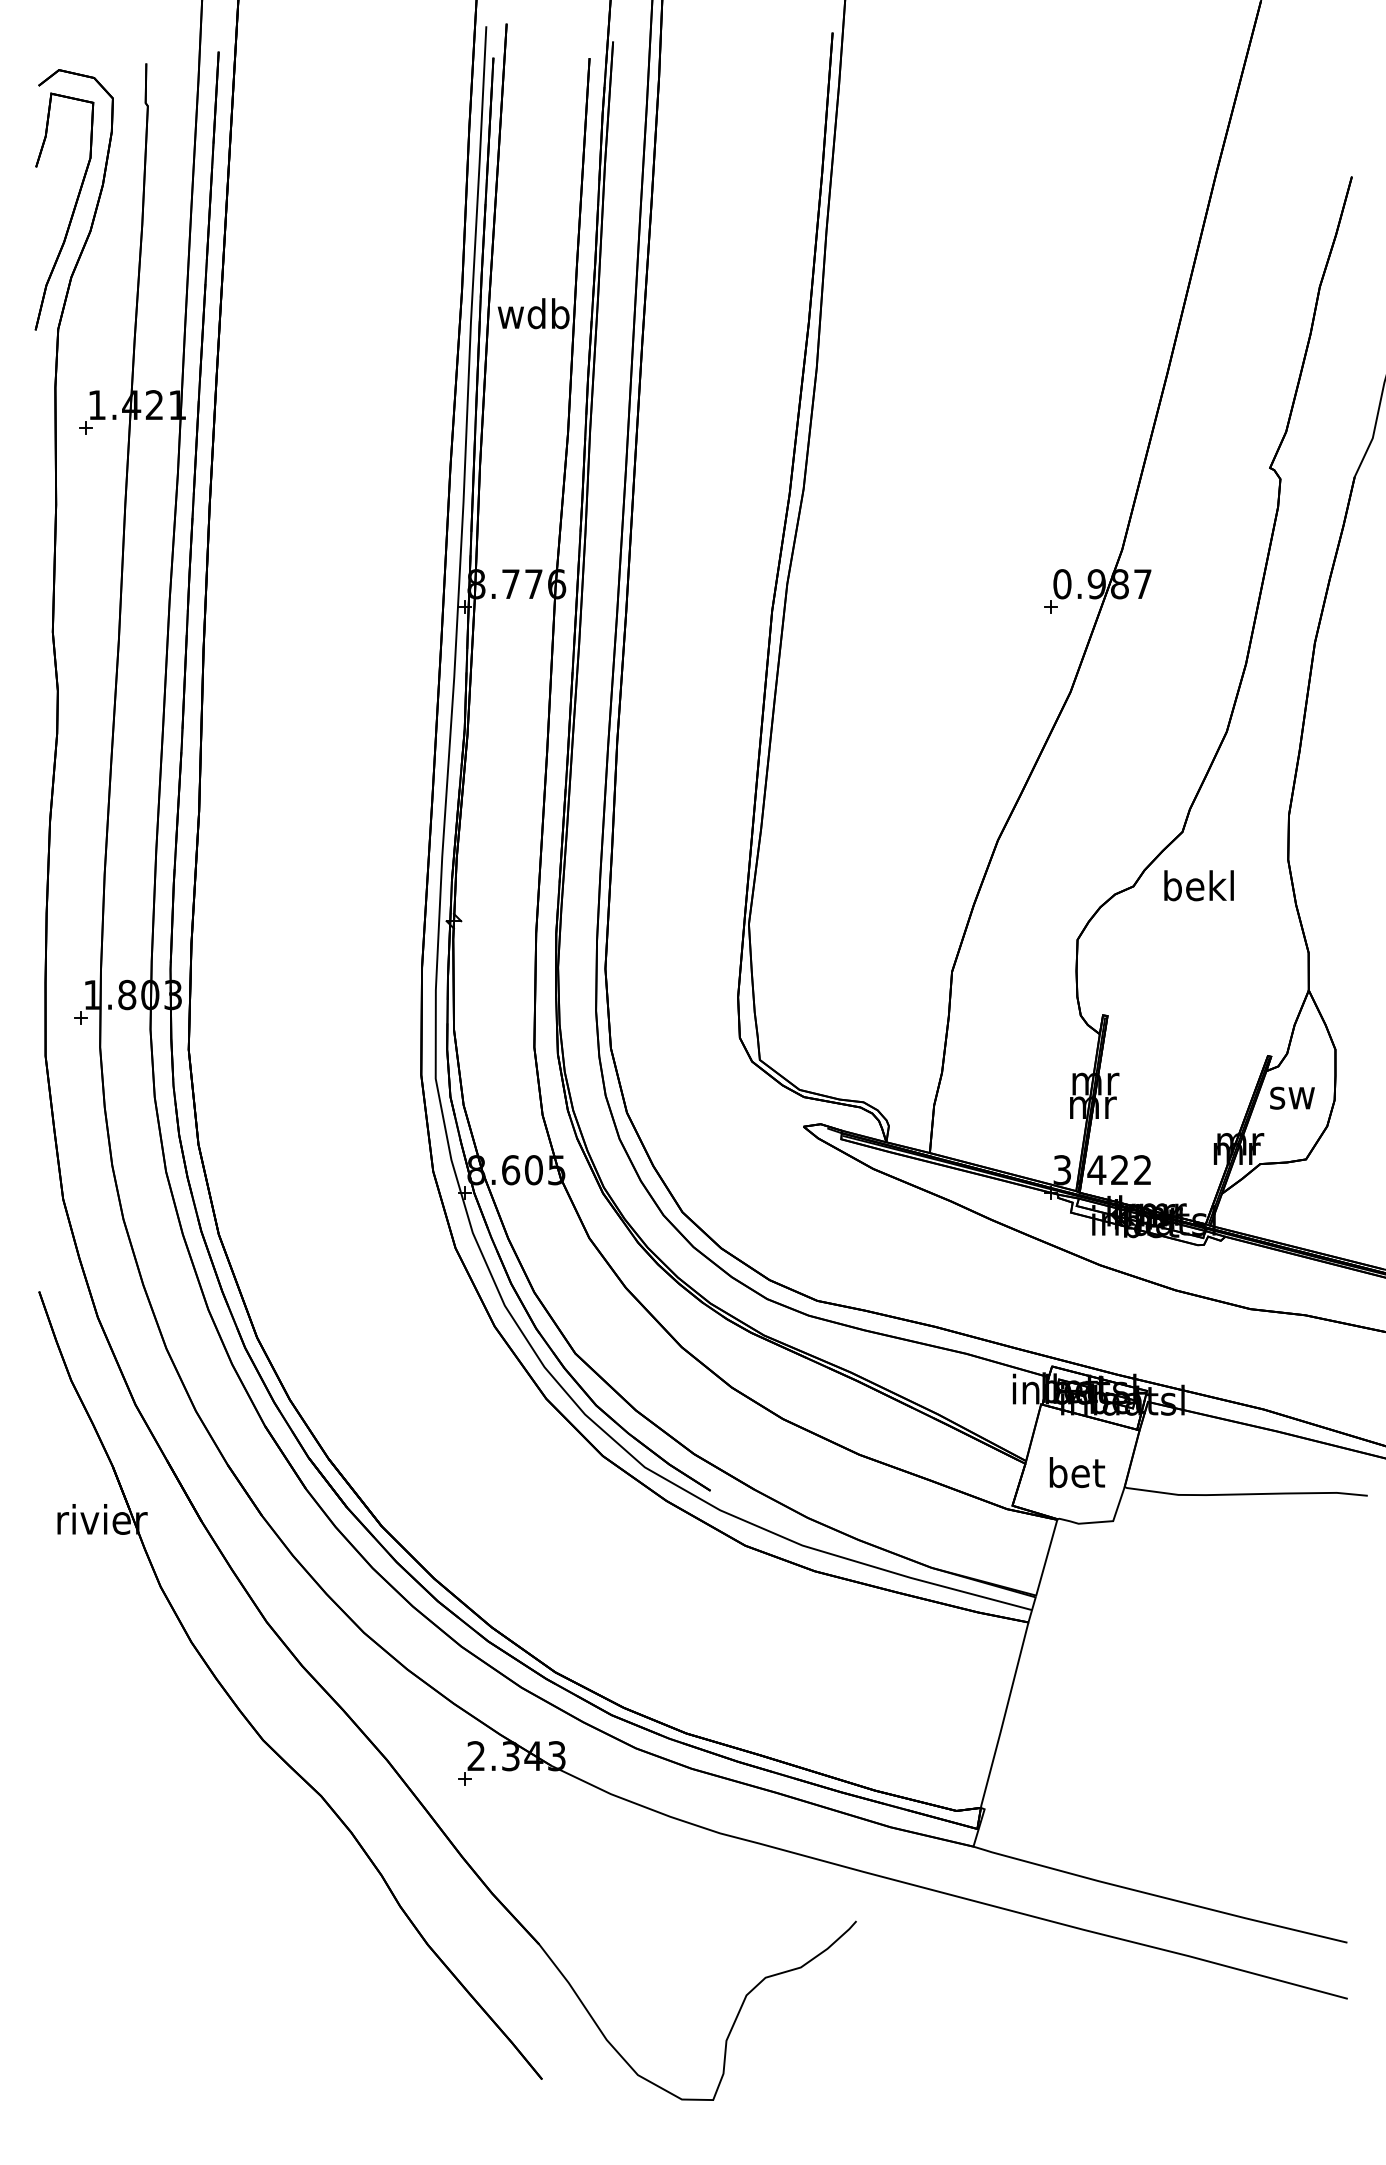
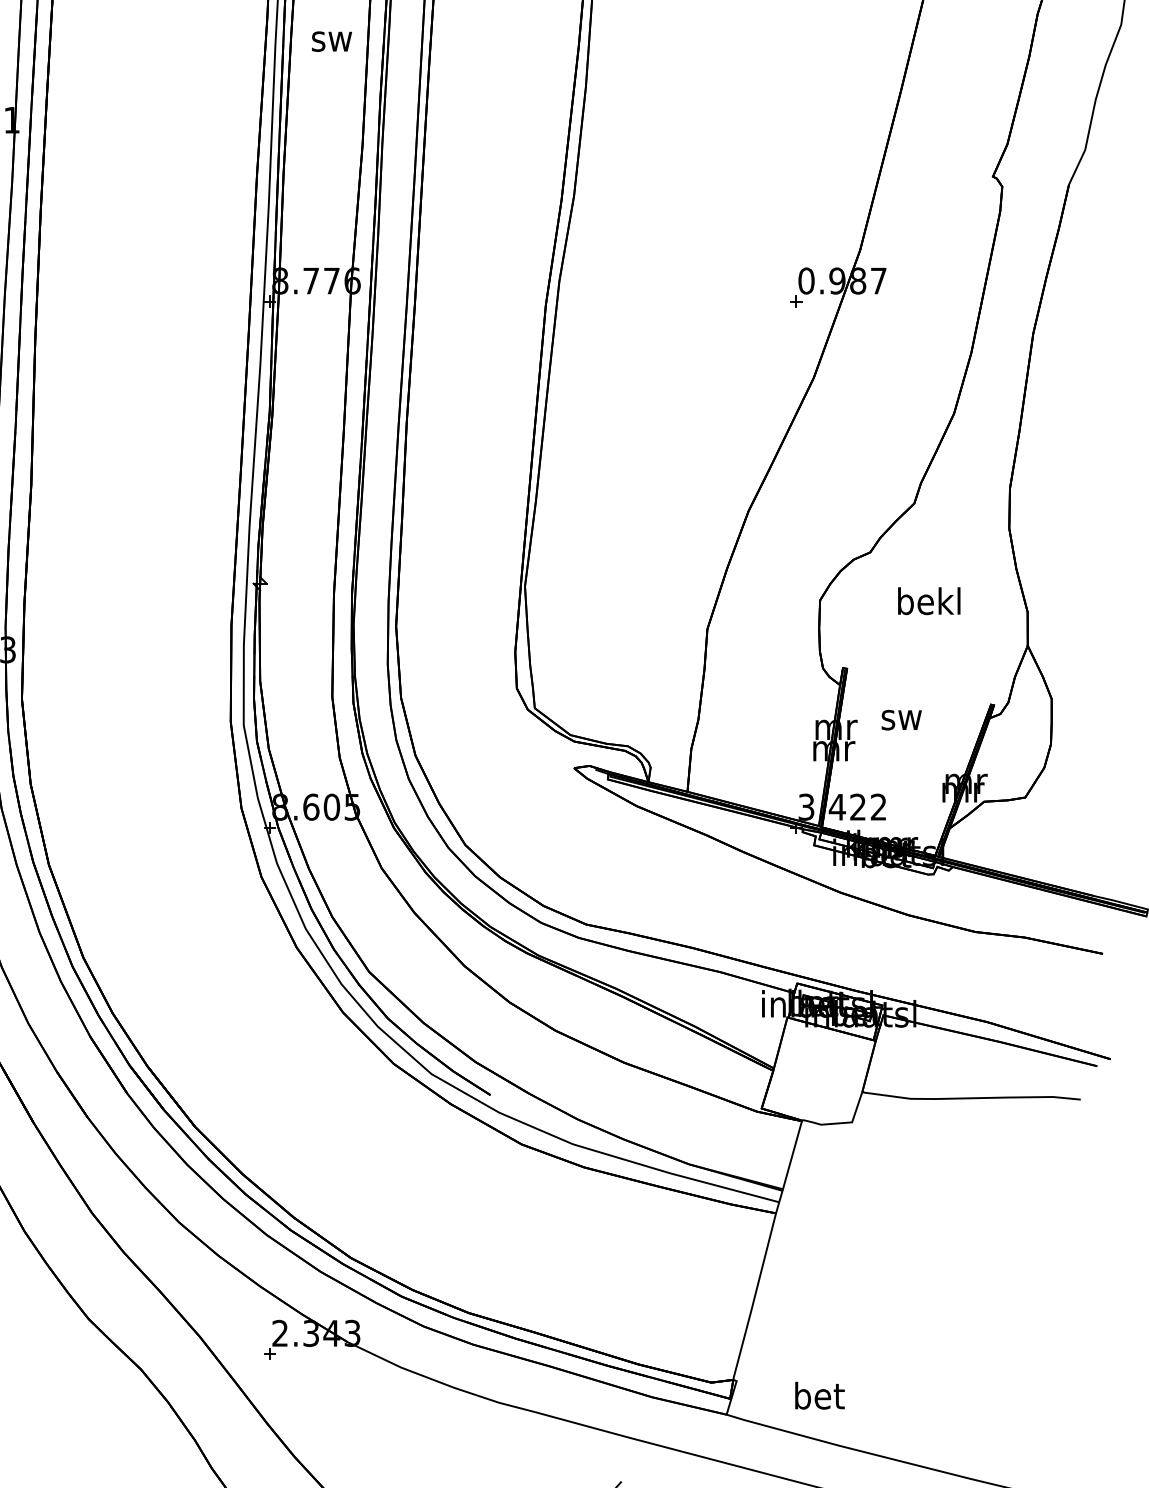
text: (533, 313) -> (331, 37), wdb -> sw
text: (1198, 885) -> (928, 600), moved
text: (1292, 1097) -> (901, 719), moved
text: (1077, 1472) -> (820, 1395), moved

